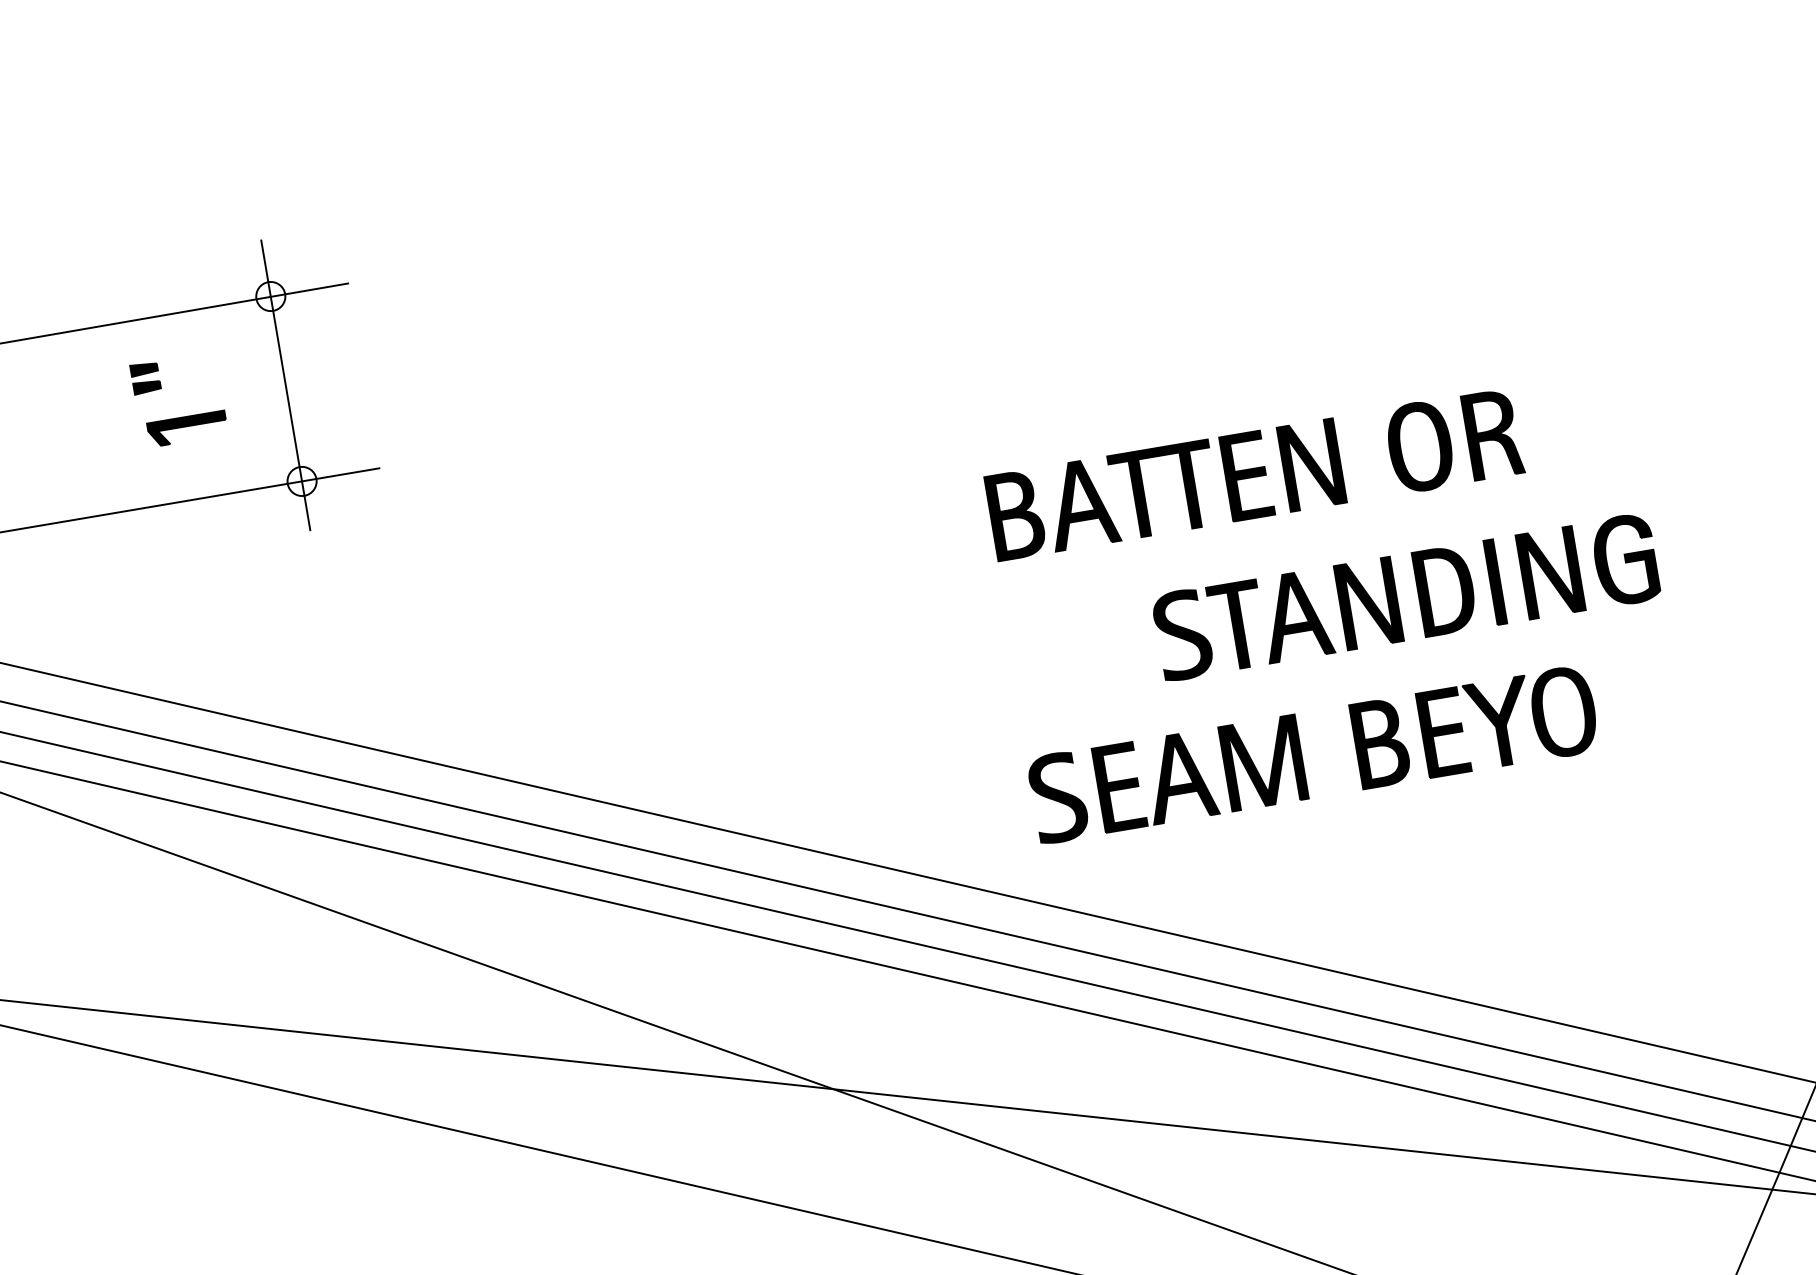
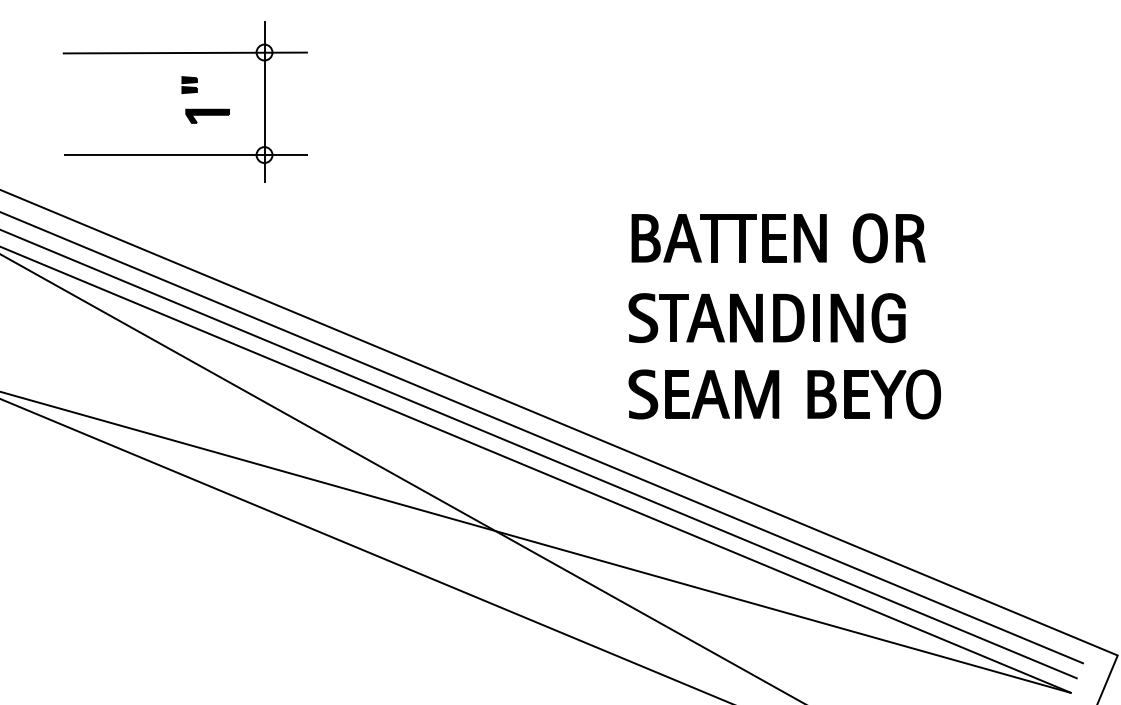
part: (1405, 598) -> (766, 318), moved

